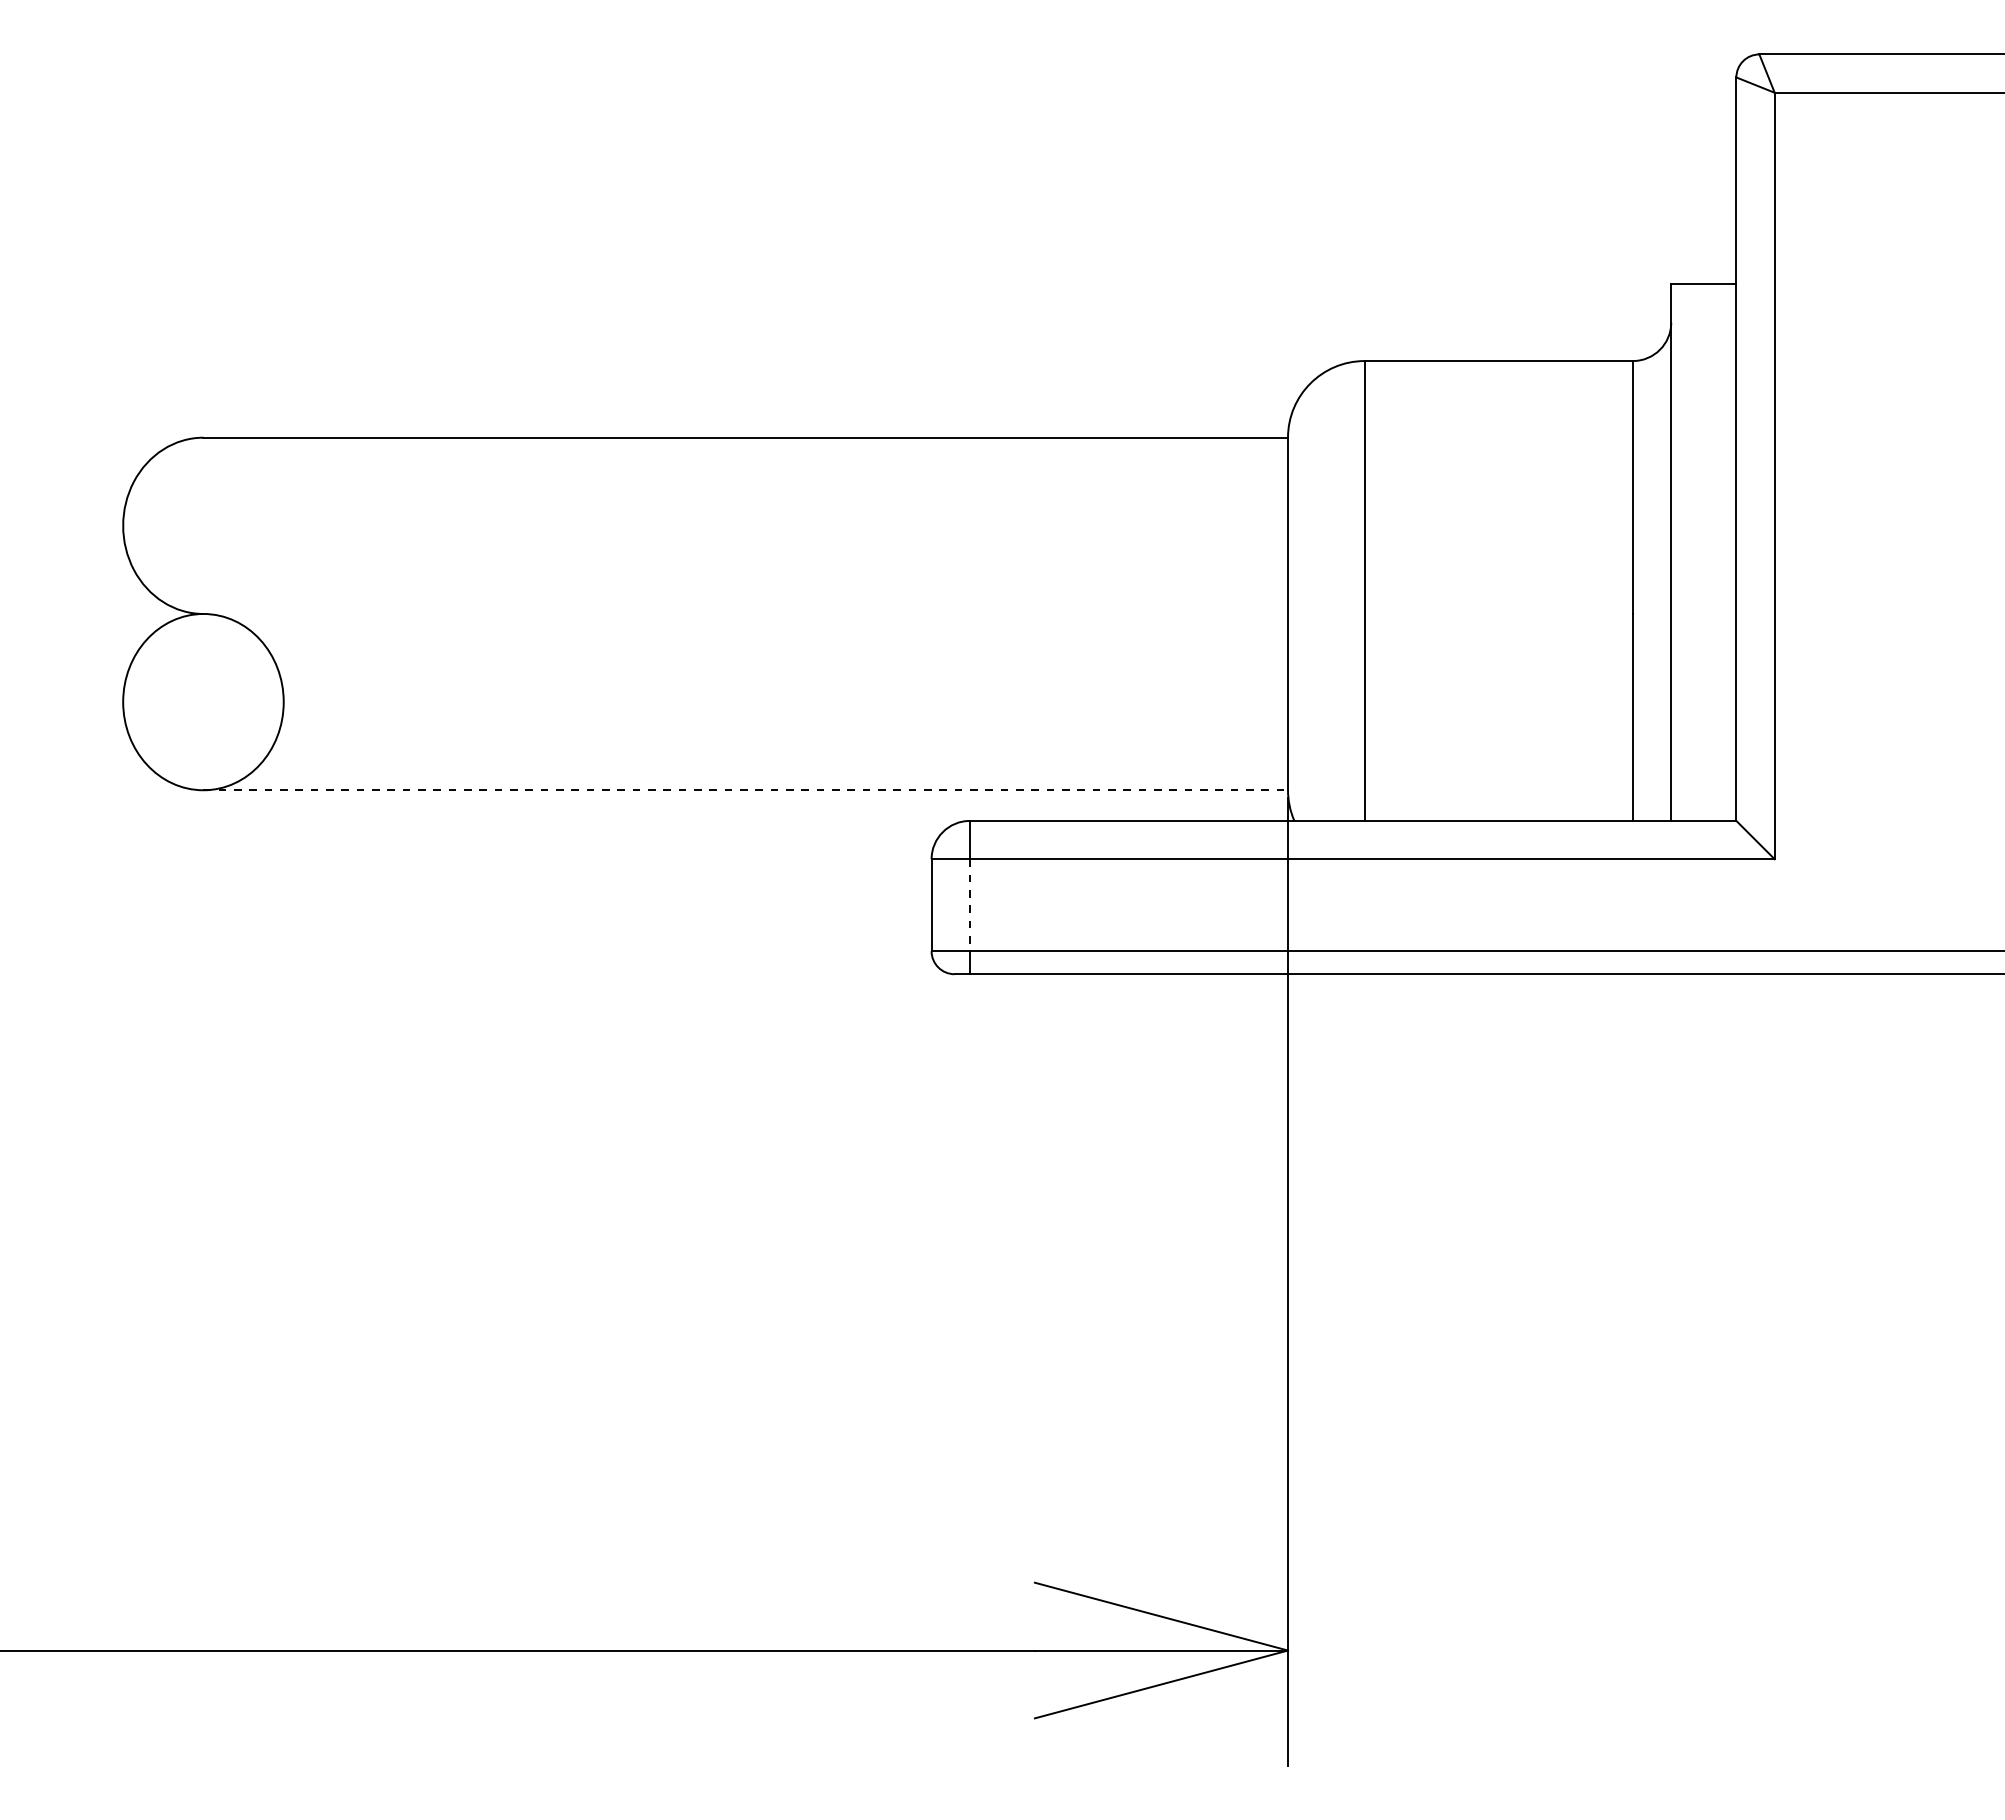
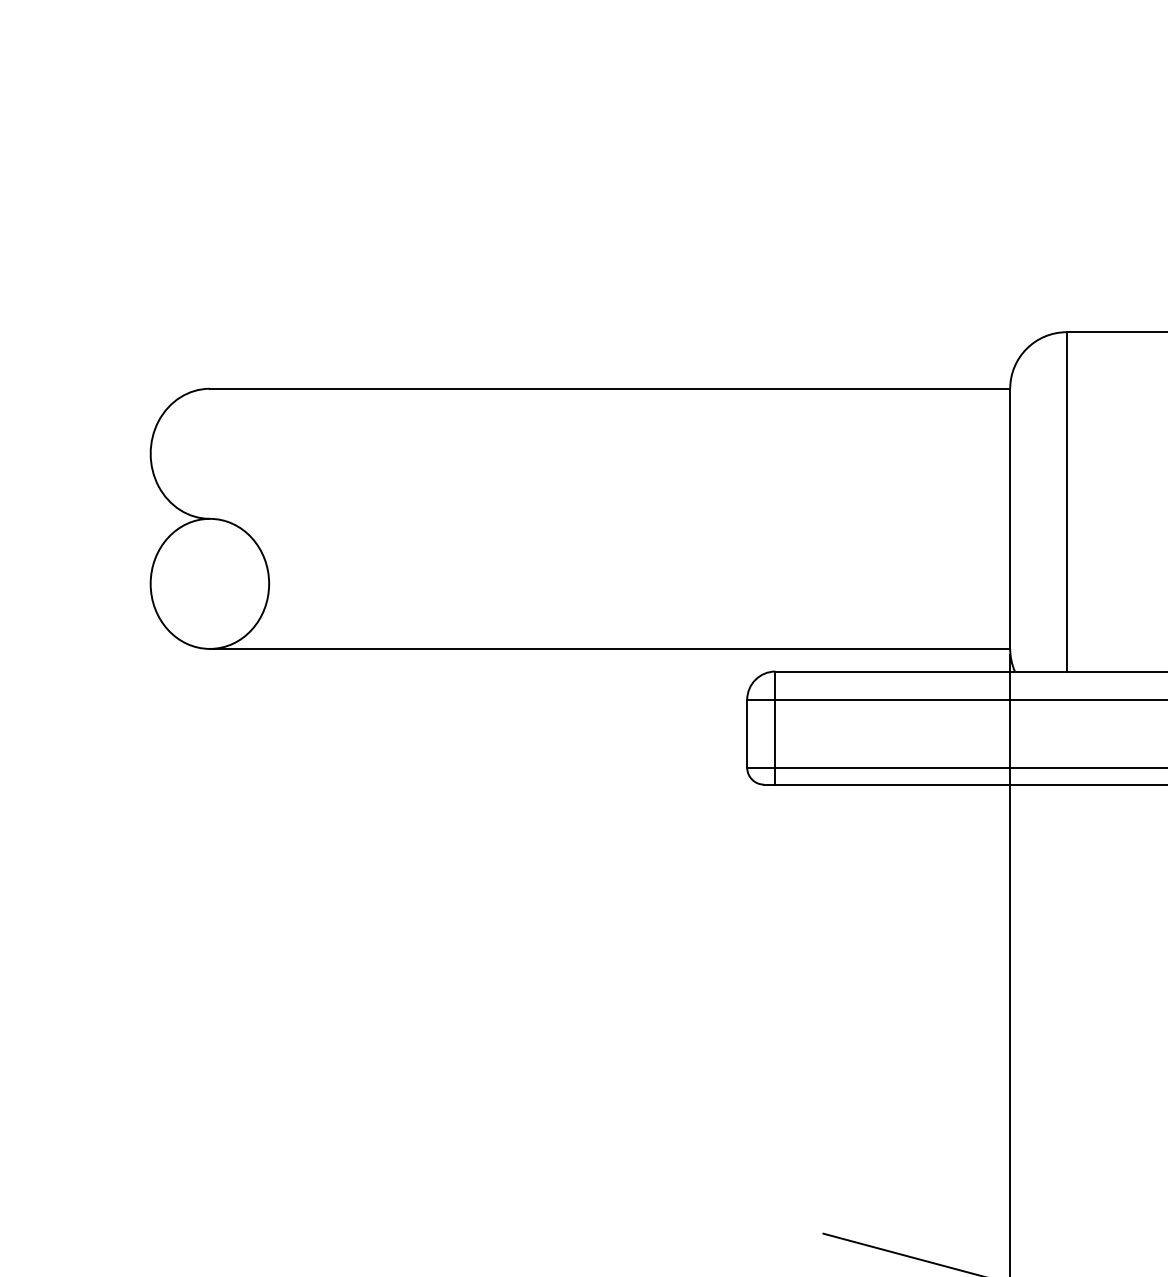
line: (746, 790) -> (610, 649), dashed -> solid
line: (969, 905) -> (775, 733), dashed -> solid

